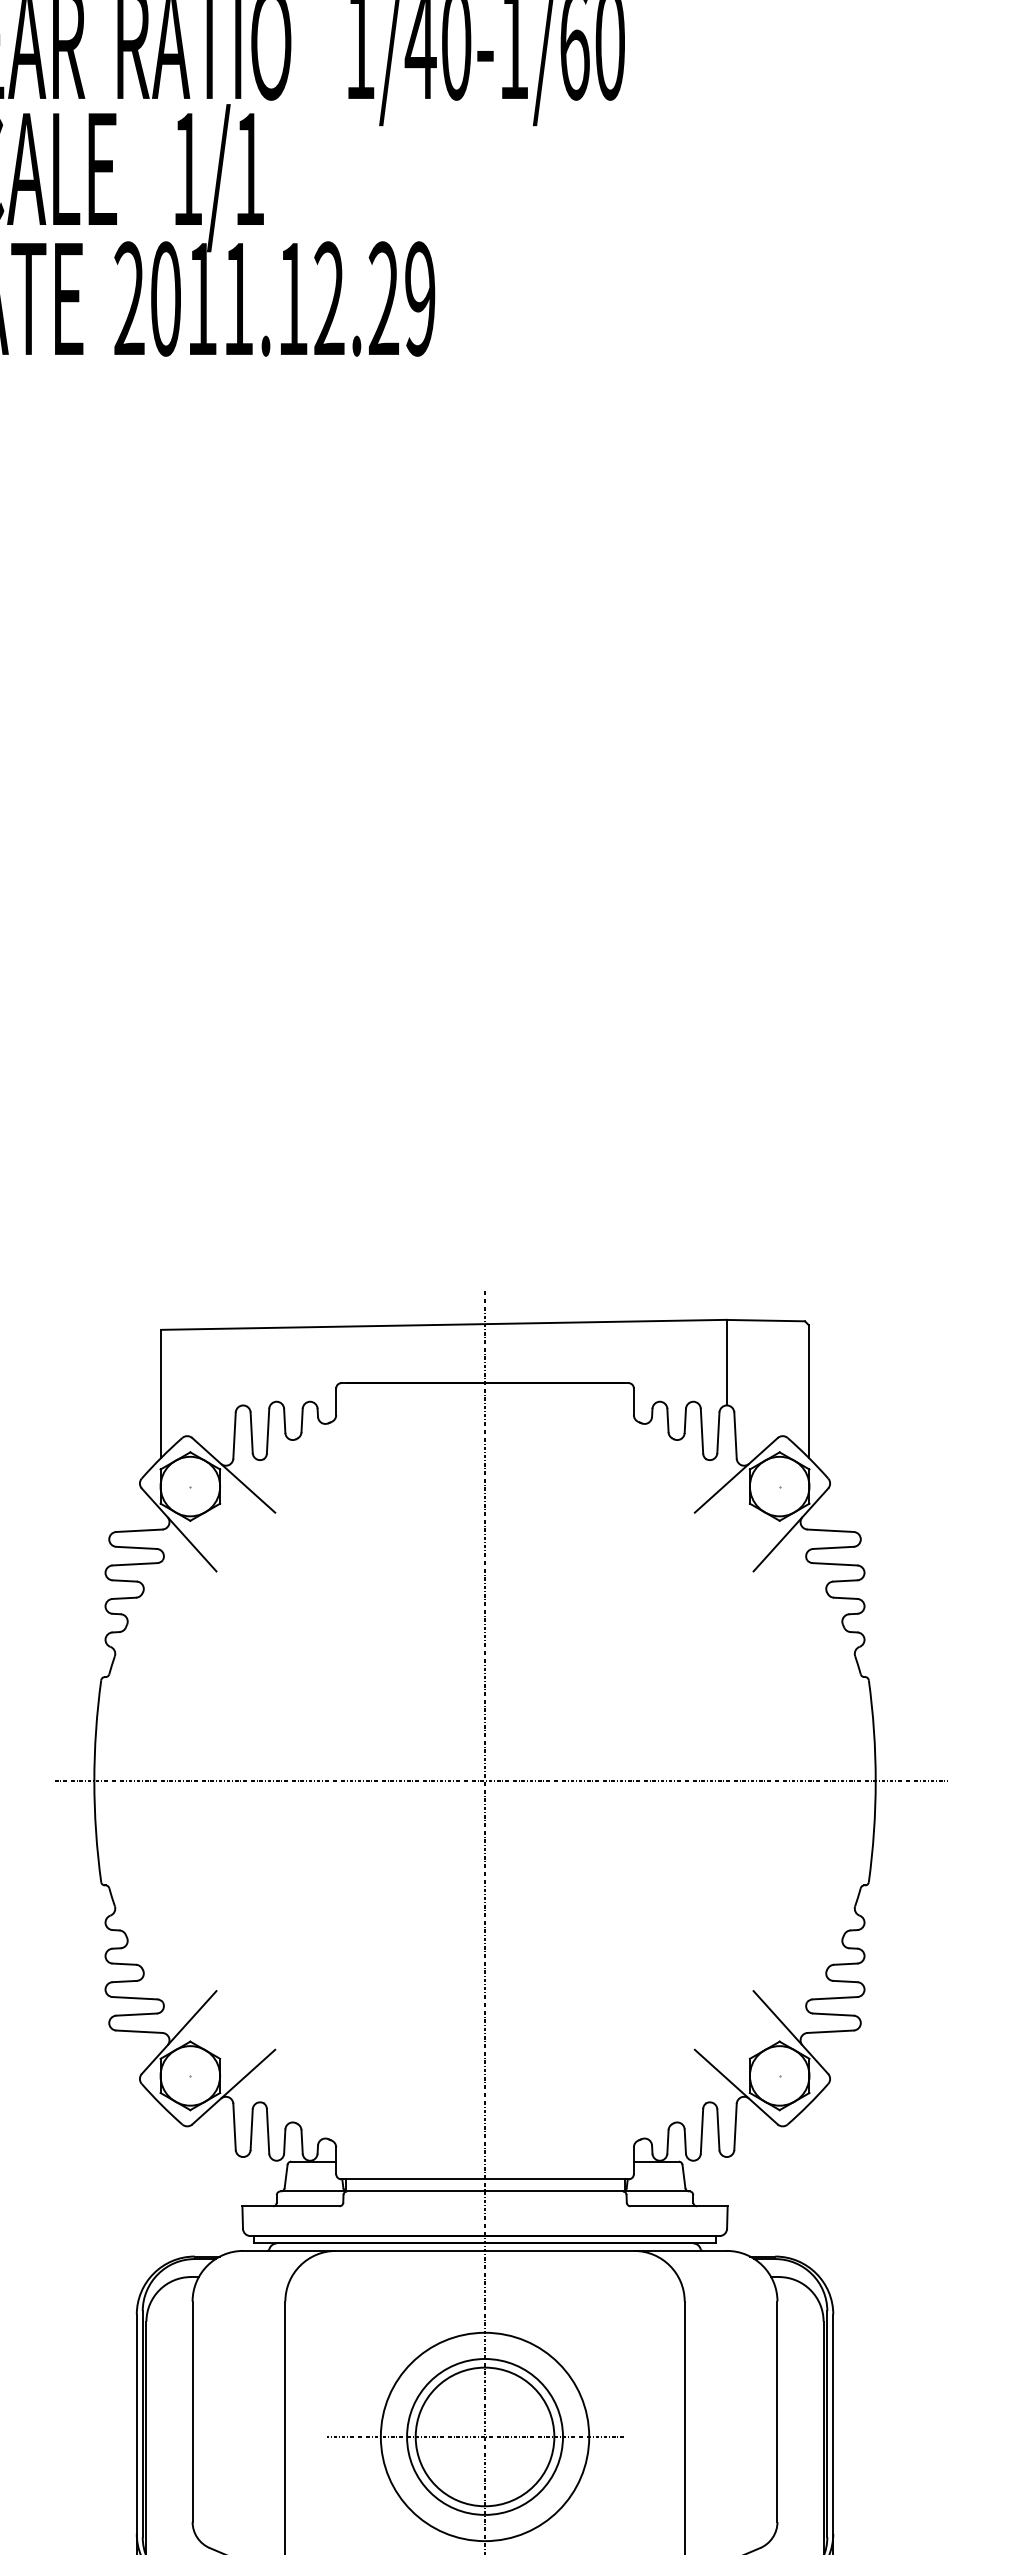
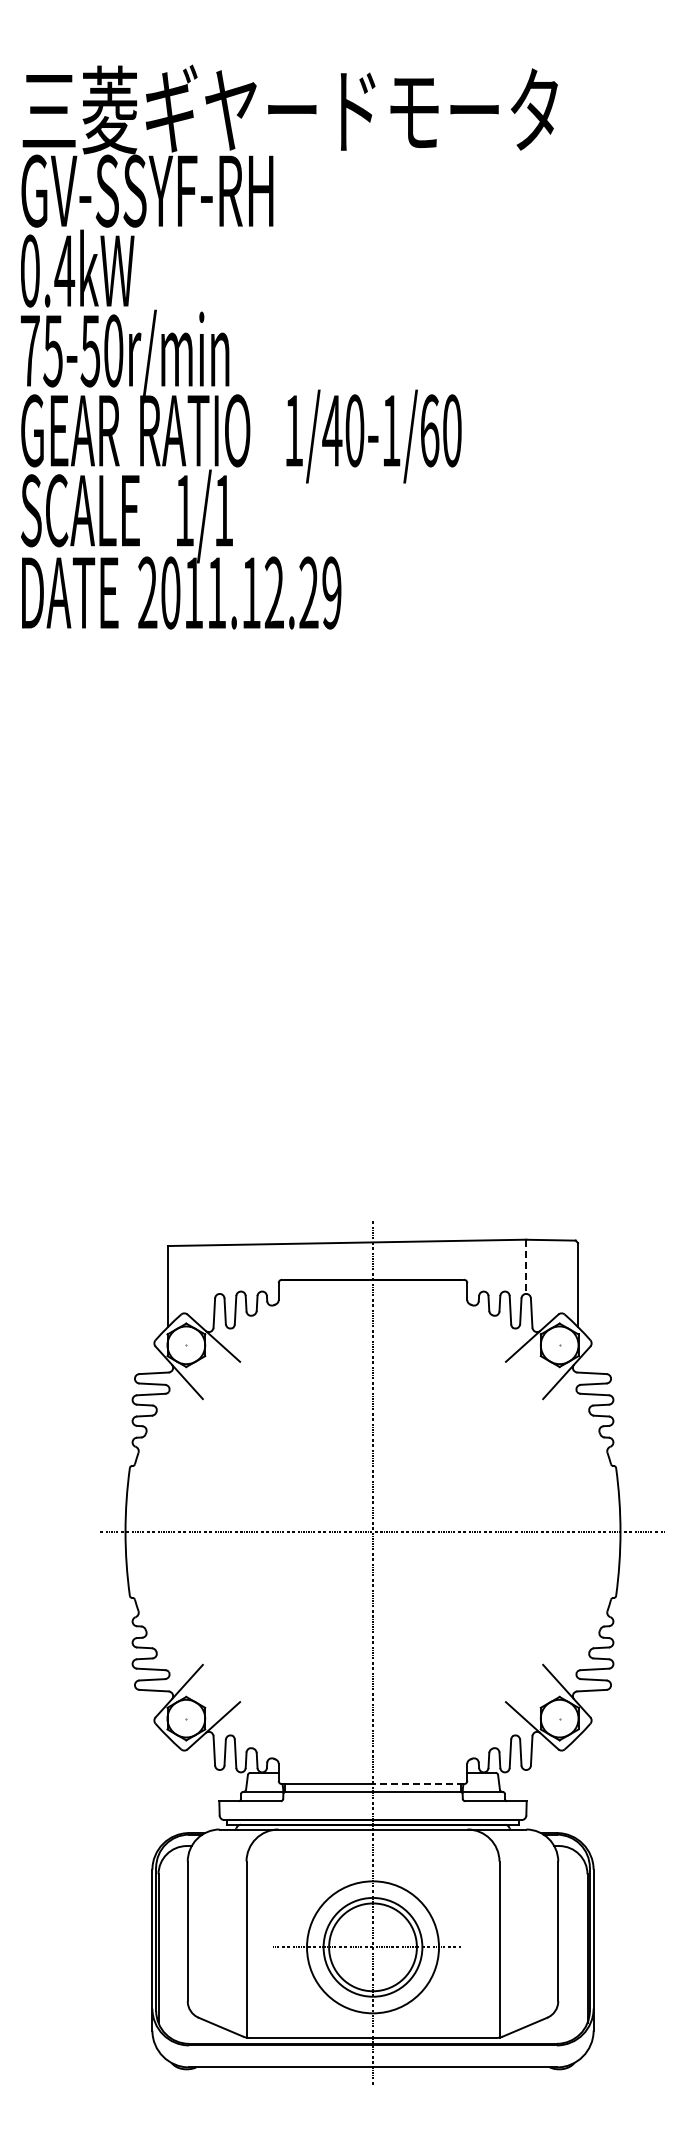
line: (727, 1363) -> (526, 1267), solid -> dashed
line: (556, 2179) -> (418, 1784), solid -> dashed

